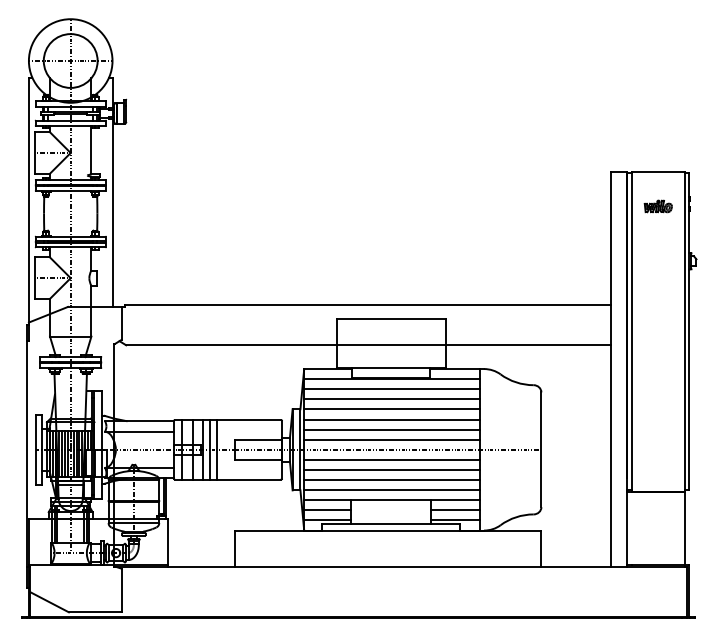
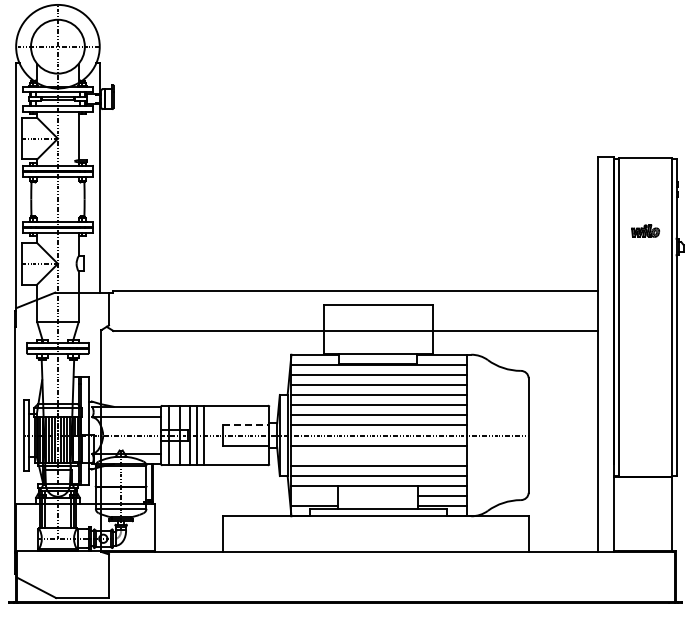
part: (657, 206) -> (644, 231), moved
line: (259, 439) -> (246, 425), solid -> dashed
line: (392, 470) -> (379, 456), removed
line: (327, 510) -> (314, 496), removed

